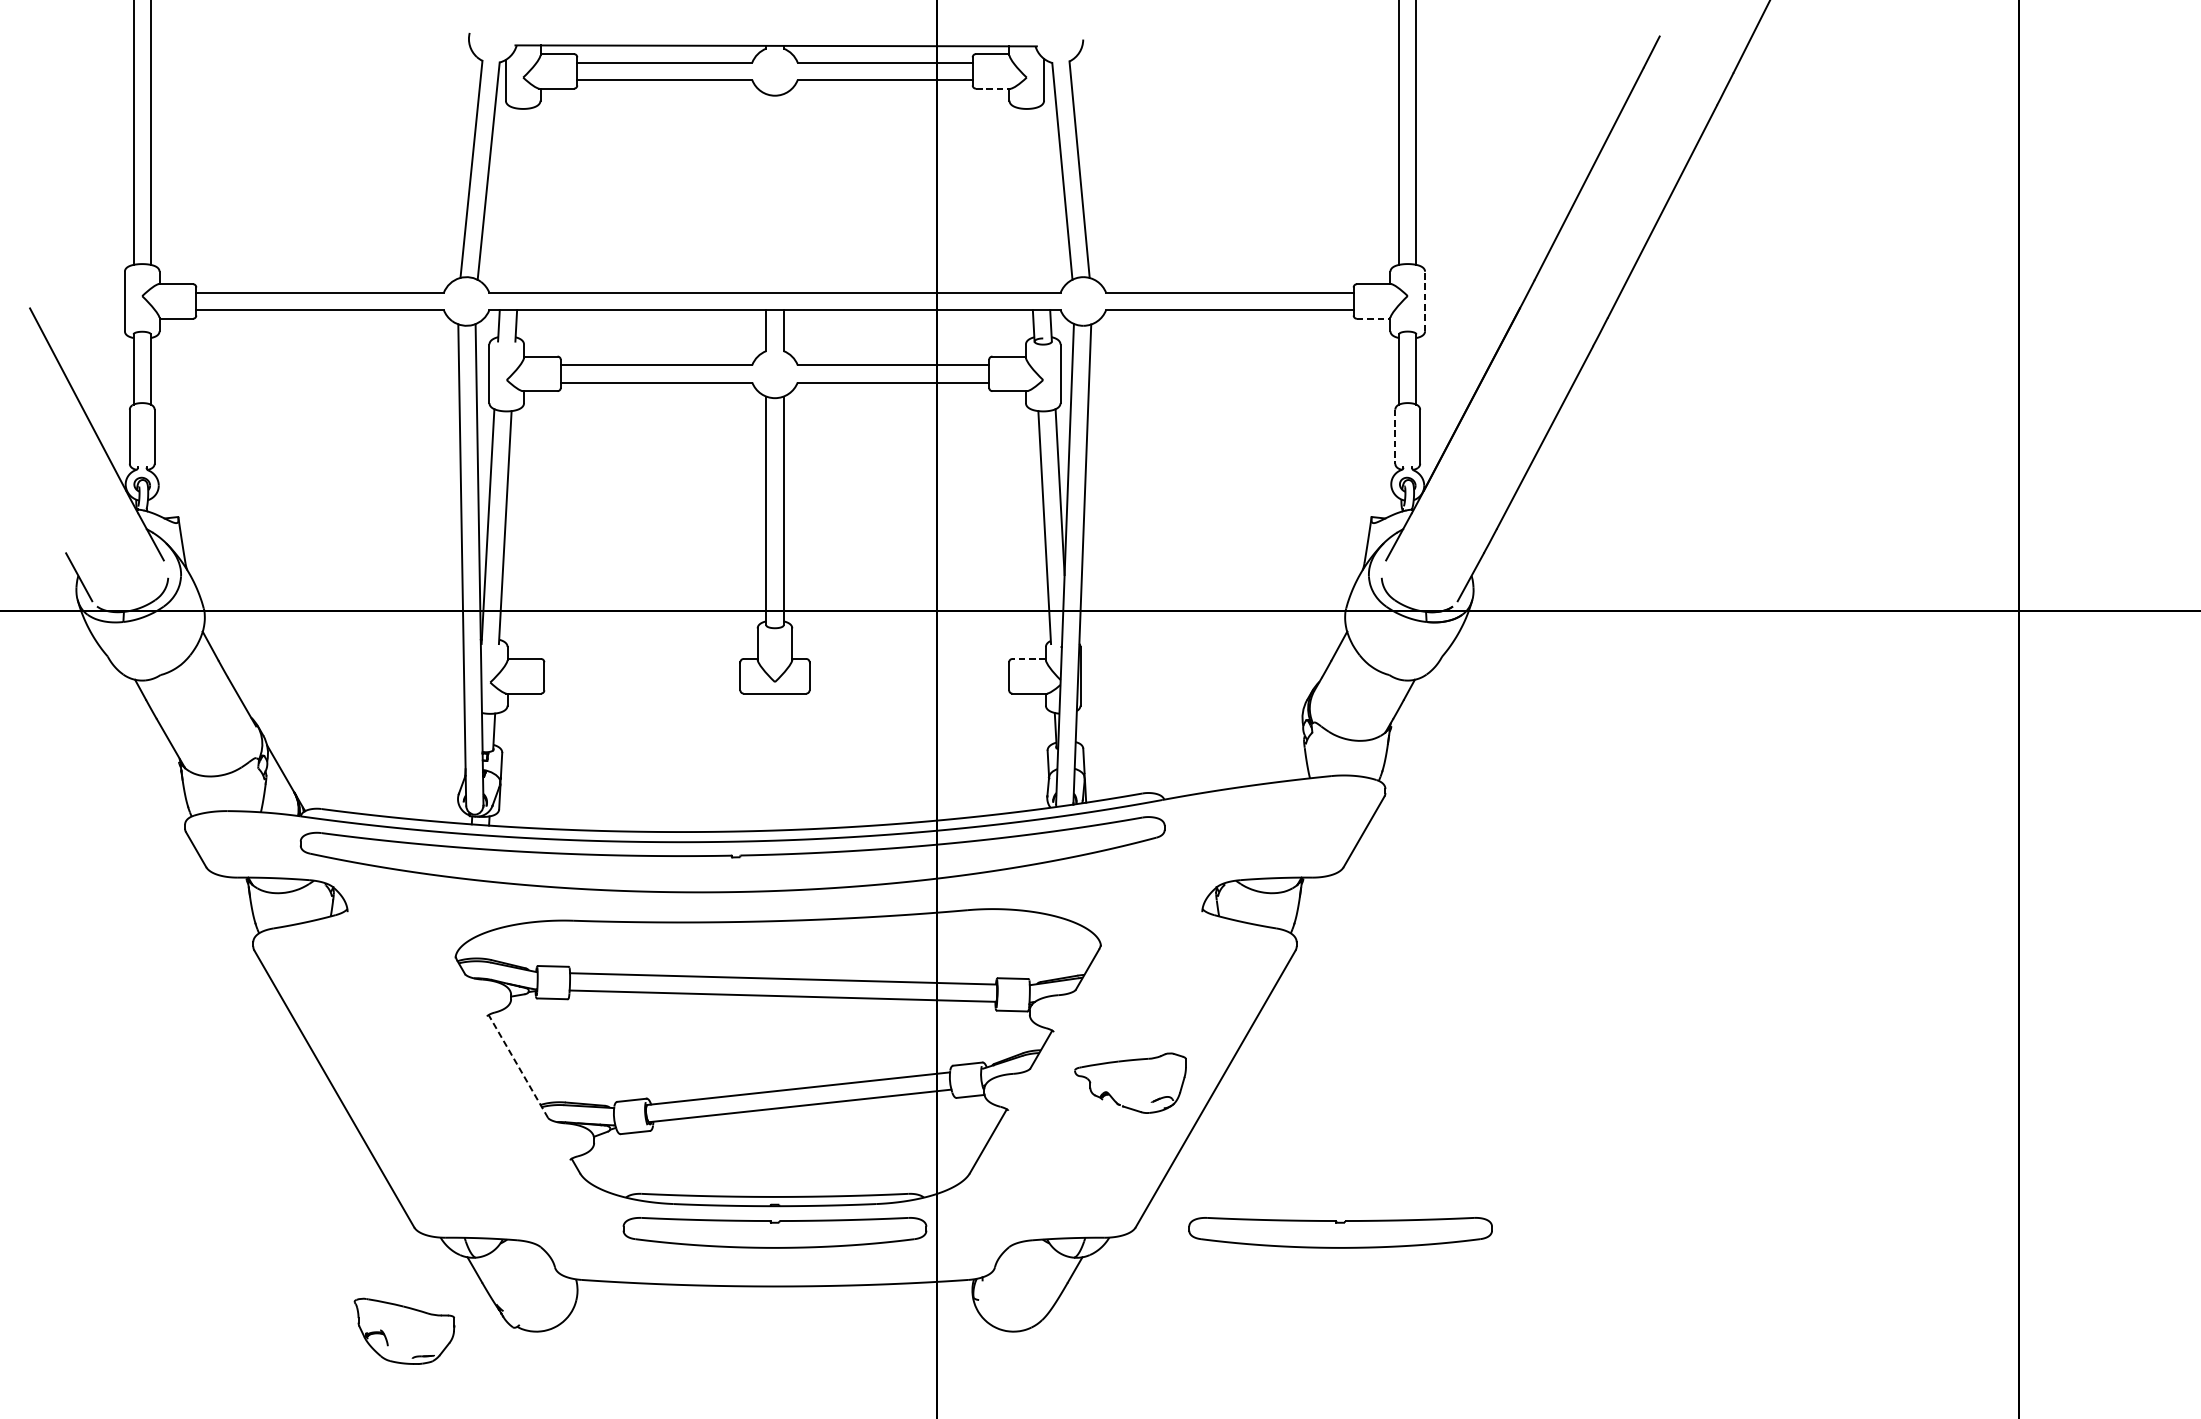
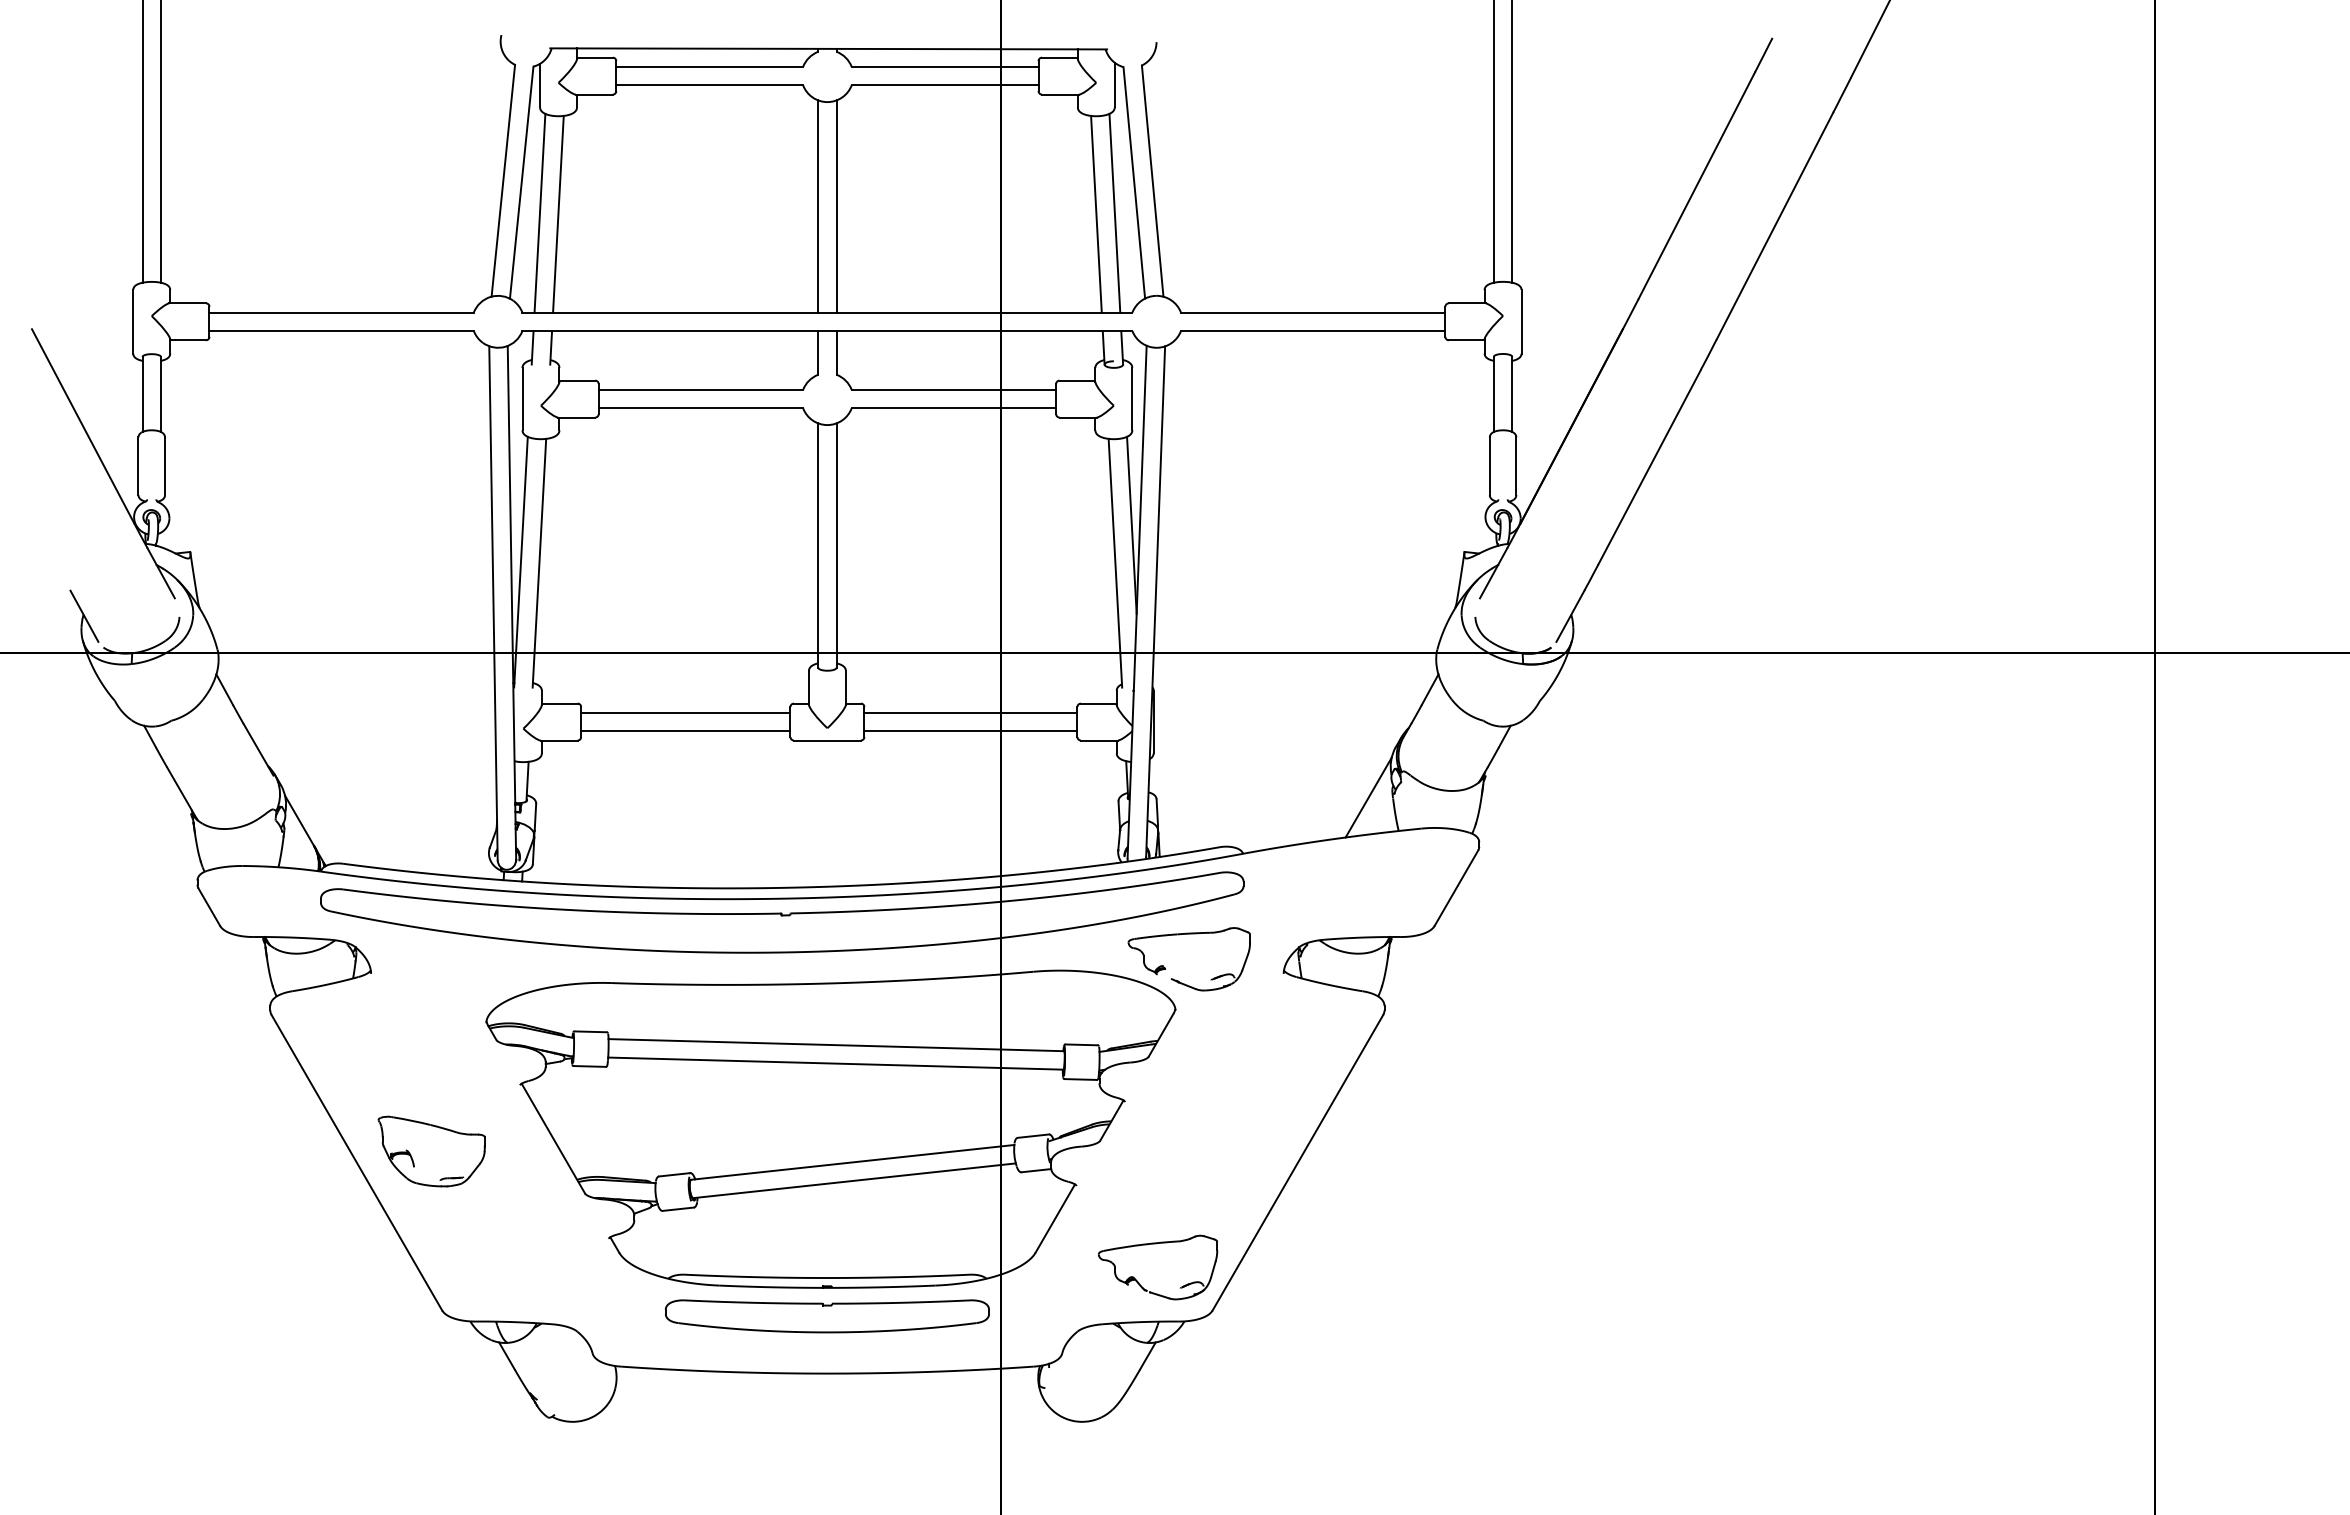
line: (993, 88) -> (1060, 94), dashed -> solid
line: (766, 193) -> (818, 206), added
line: (783, 193) -> (836, 206), added
line: (505, 199) -> (539, 212), added
line: (1043, 199) -> (1114, 212), added
line: (523, 200) -> (558, 213), added
line: (1026, 200) -> (1096, 213), added
line: (1424, 301) -> (1521, 321), dashed -> solid
line: (1373, 318) -> (1466, 340), dashed -> solid
line: (1395, 436) -> (1489, 466), dashed -> solid
line: (1028, 658) -> (1098, 703), dashed -> solid
line: (642, 667) -> (685, 712), added
line: (908, 667) -> (970, 712), added
line: (642, 685) -> (685, 731), added
line: (908, 685) -> (970, 731), added
line: (1281, 746) -> (1368, 797), added
part: (1103, 918) -> (1178, 980), added
part: (1129, 1061) -> (1156, 1244), moved
line: (518, 1066) -> (553, 1138), dashed -> solid
part: (1339, 1233) -> (1430, 1316), removed
part: (404, 1331) -> (431, 1151), moved

